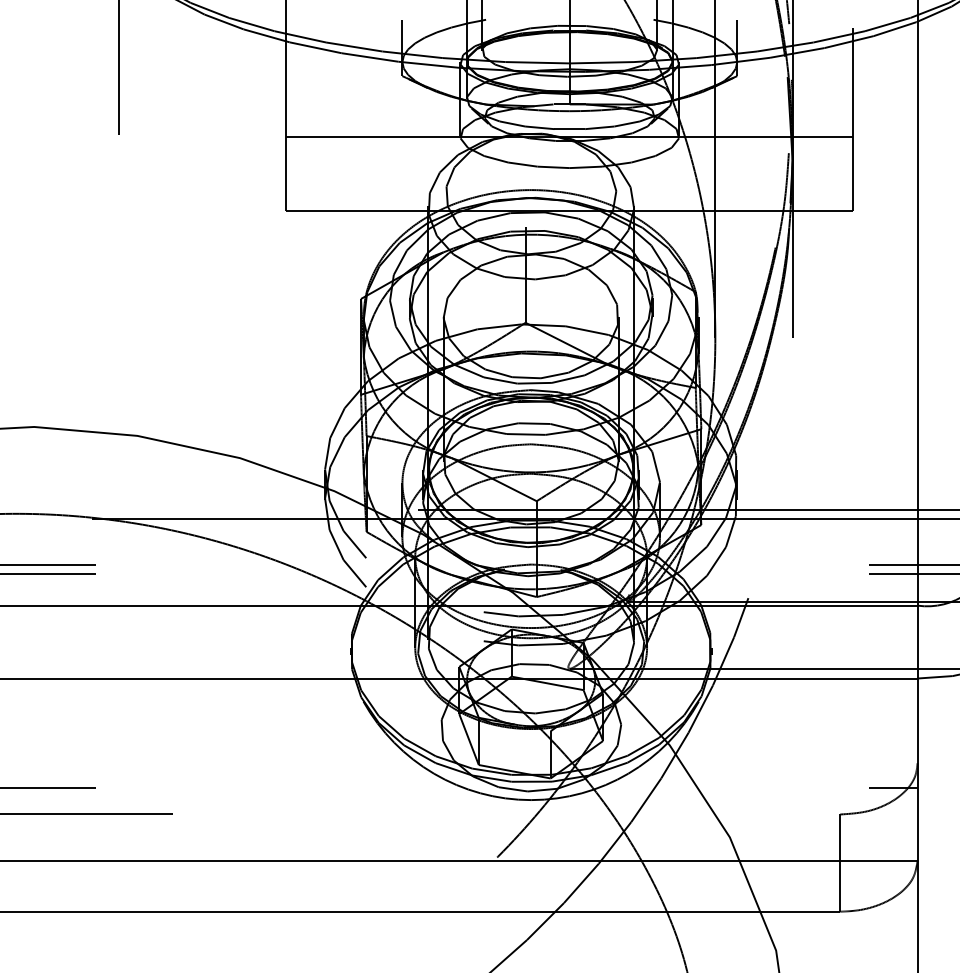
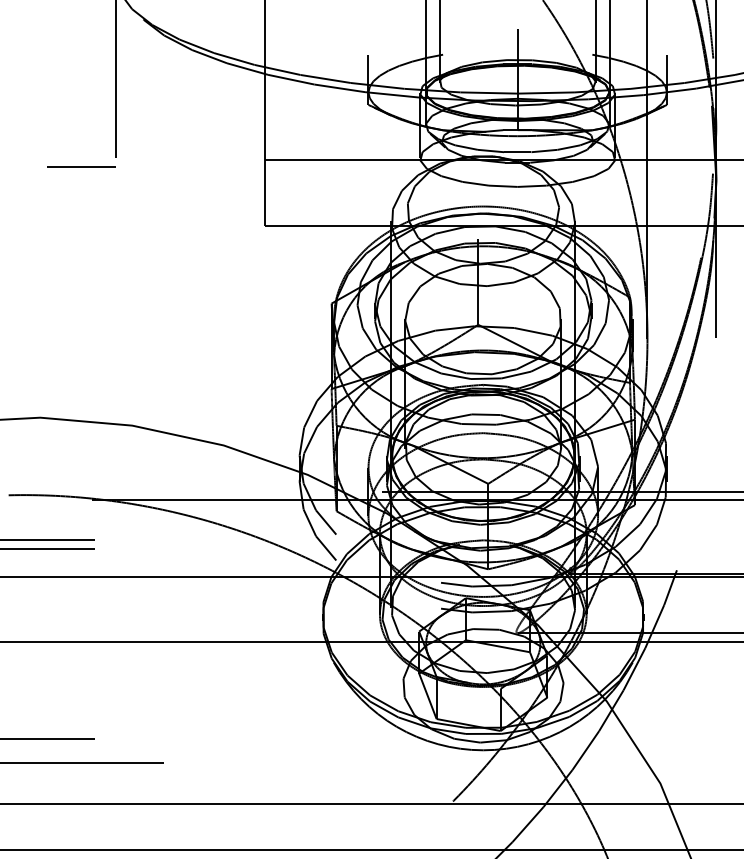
line: (80, 145) -> (81, 166), added

